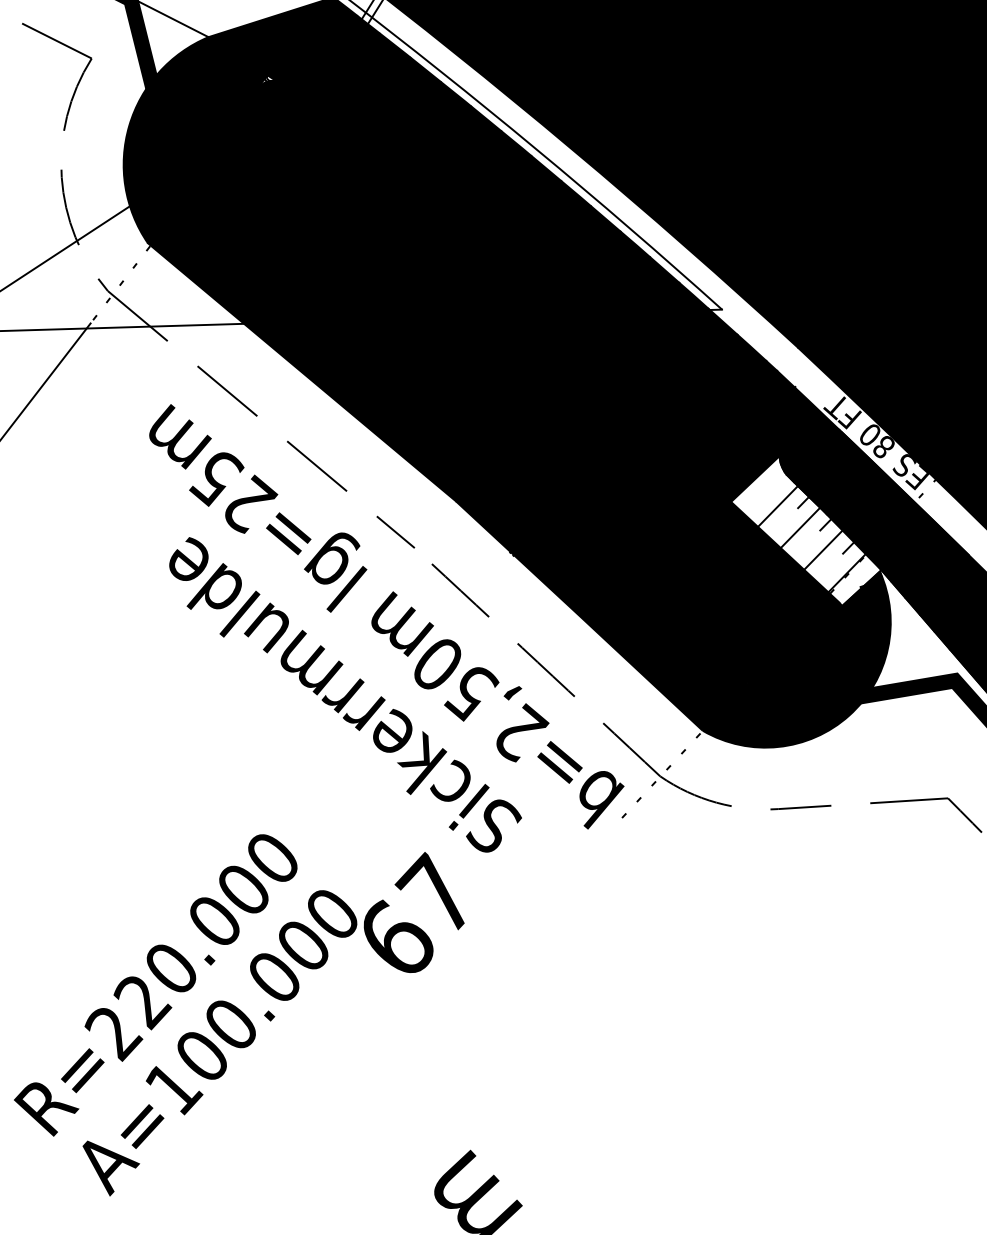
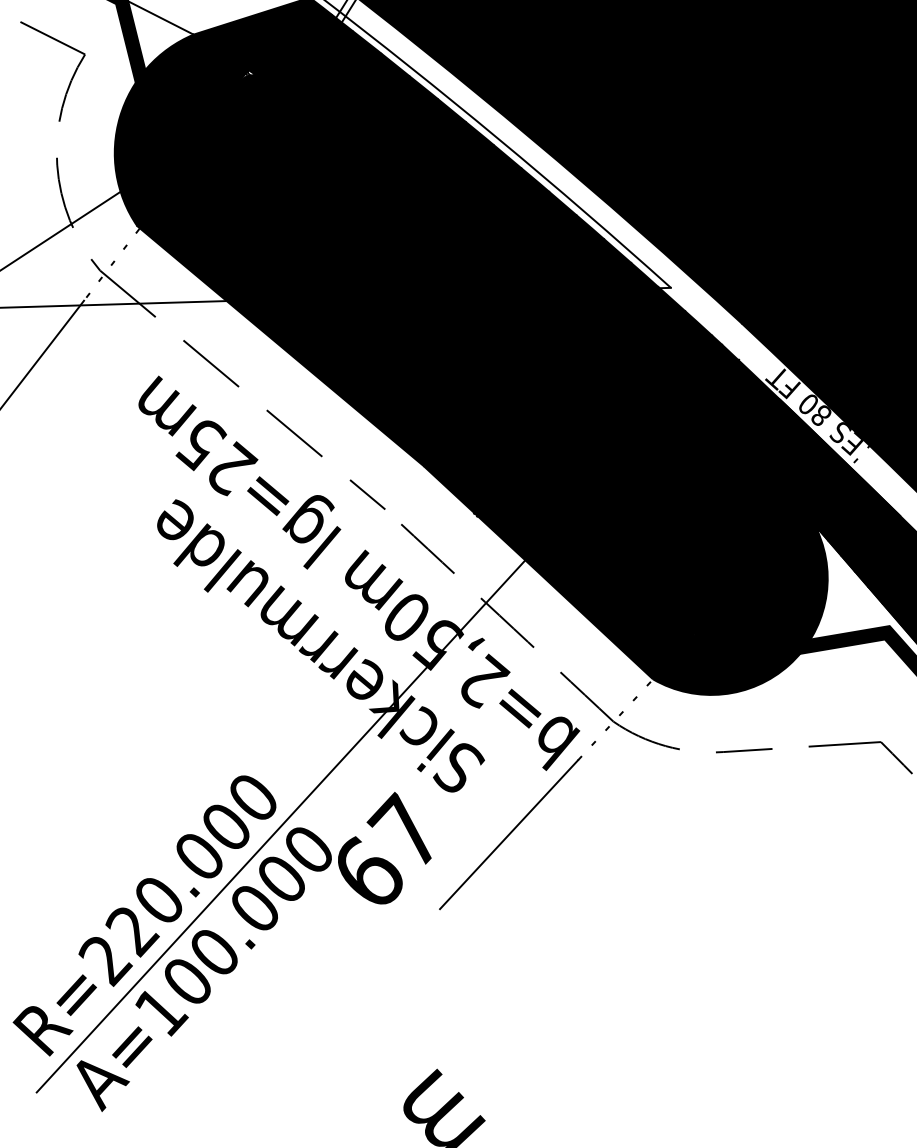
fill: (806, 531) -> (749, 494), added
line: (302, 888) -> (280, 825), added
line: (547, 898) -> (508, 835), added

